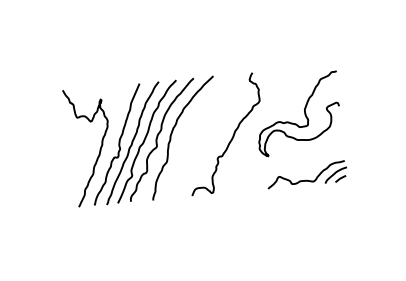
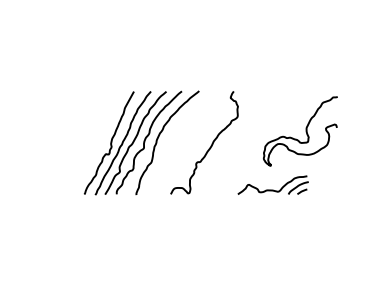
curve: (303, 113) -> (305, 131), moved
curve: (99, 148) -> (93, 145), removed

